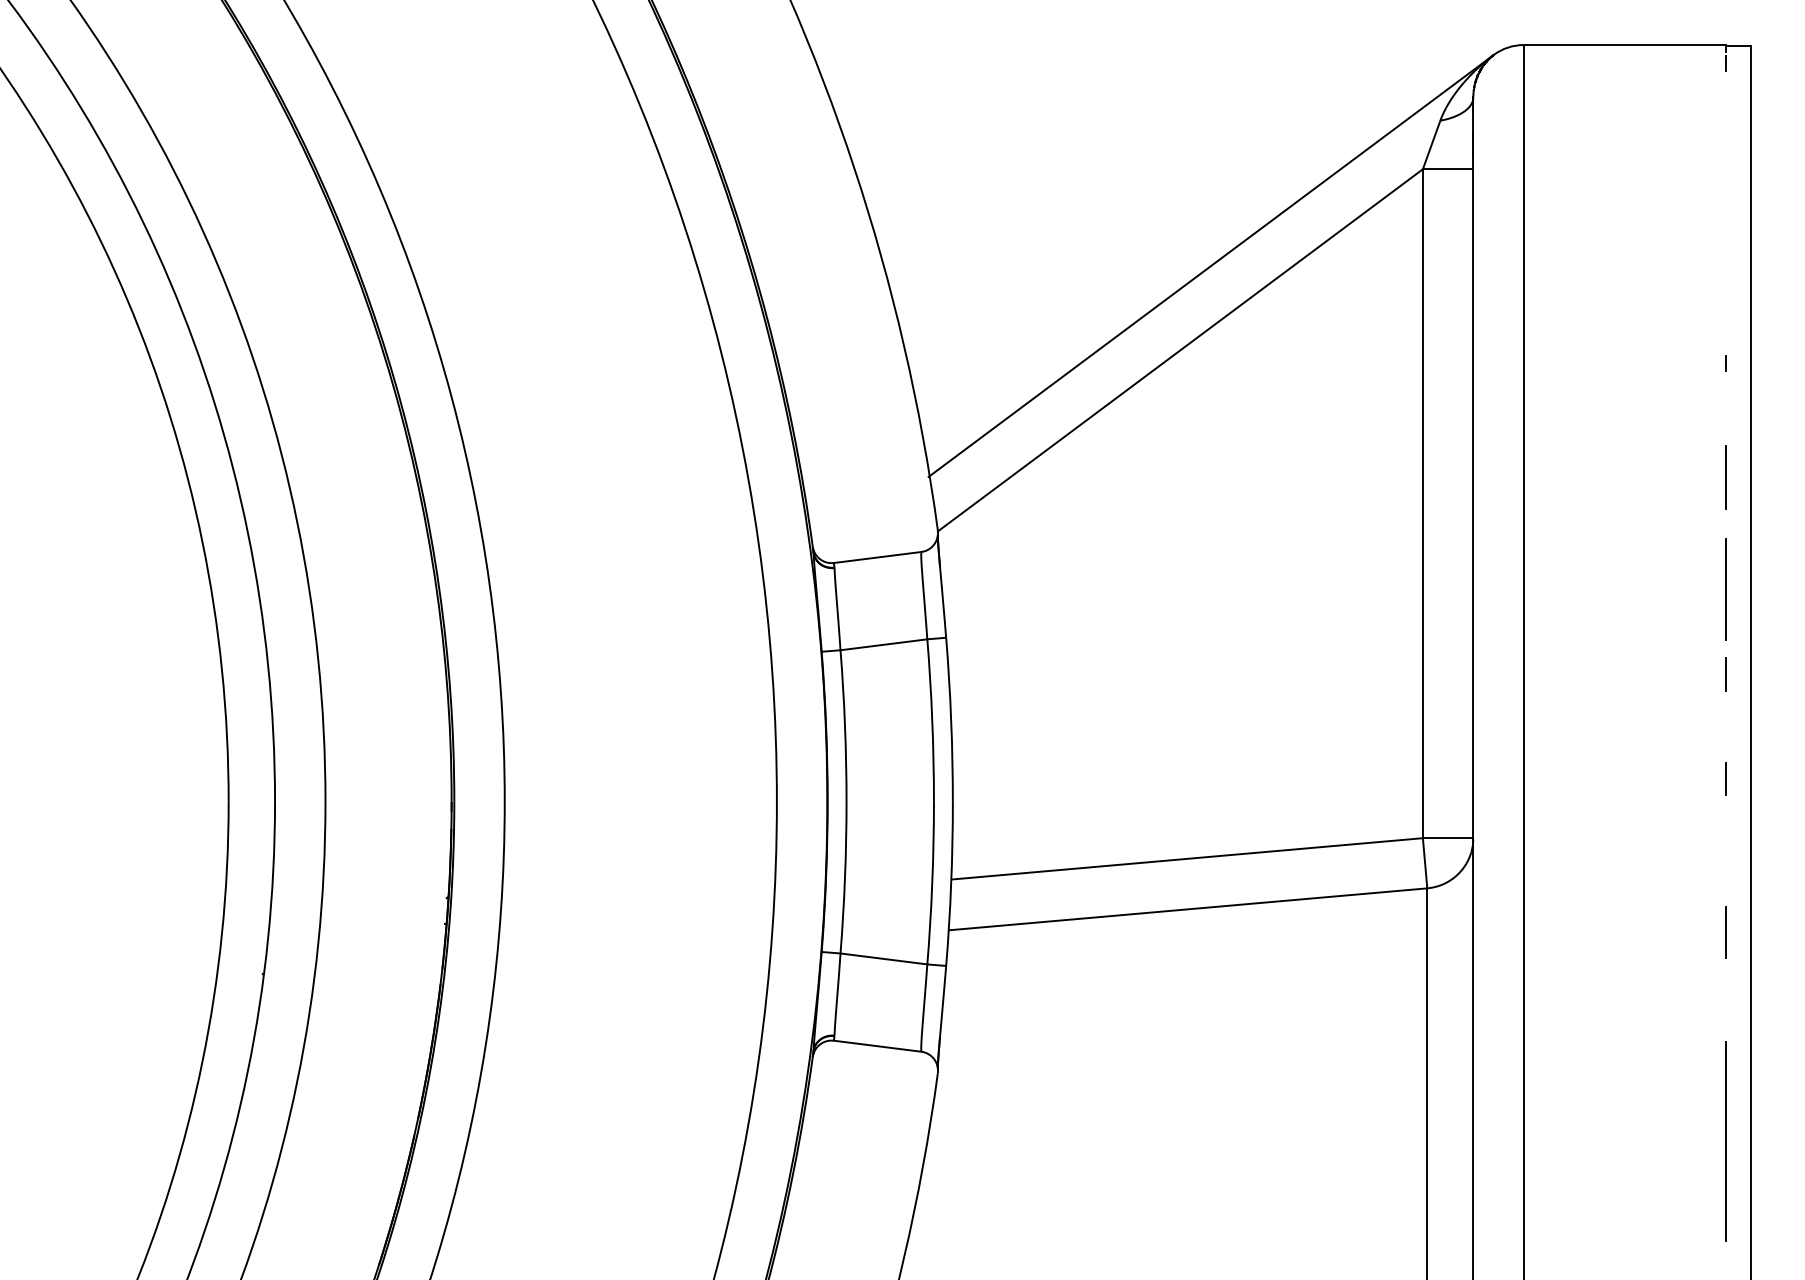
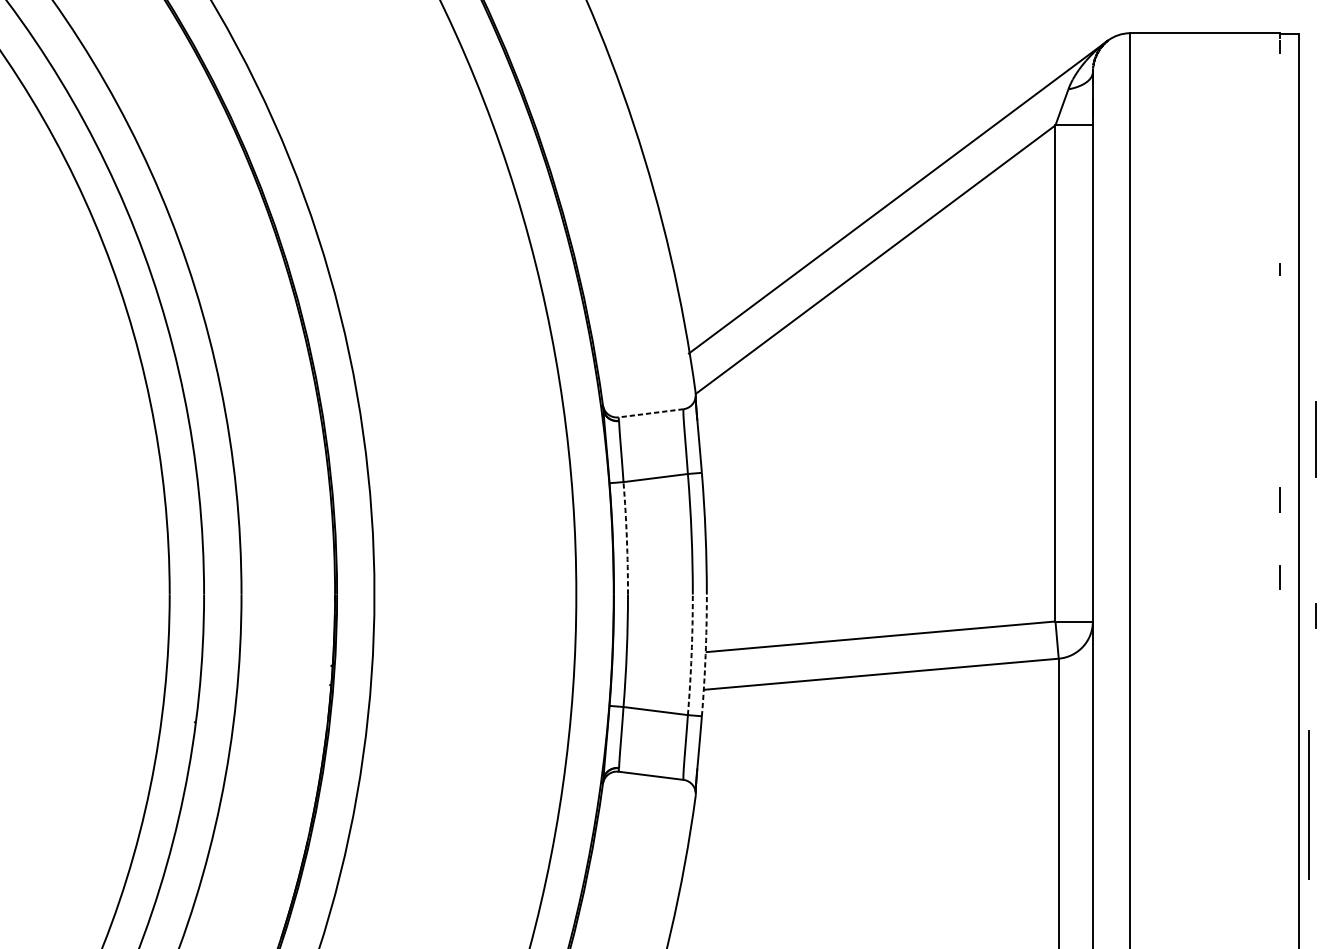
line: (1725, 477) -> (1279, 353), removed
line: (877, 557) -> (650, 413), solid -> dashed
line: (1725, 589) -> (1316, 439), moved
arc: (845, 726) -> (627, 538), solid -> dashed
line: (1774, 830) -> (1316, 615), added
arc: (932, 883) -> (691, 655), solid -> dashed
arc: (951, 883) -> (705, 655), solid -> dashed
line: (1725, 931) -> (1279, 690), removed
line: (1725, 1141) -> (1308, 804), moved

